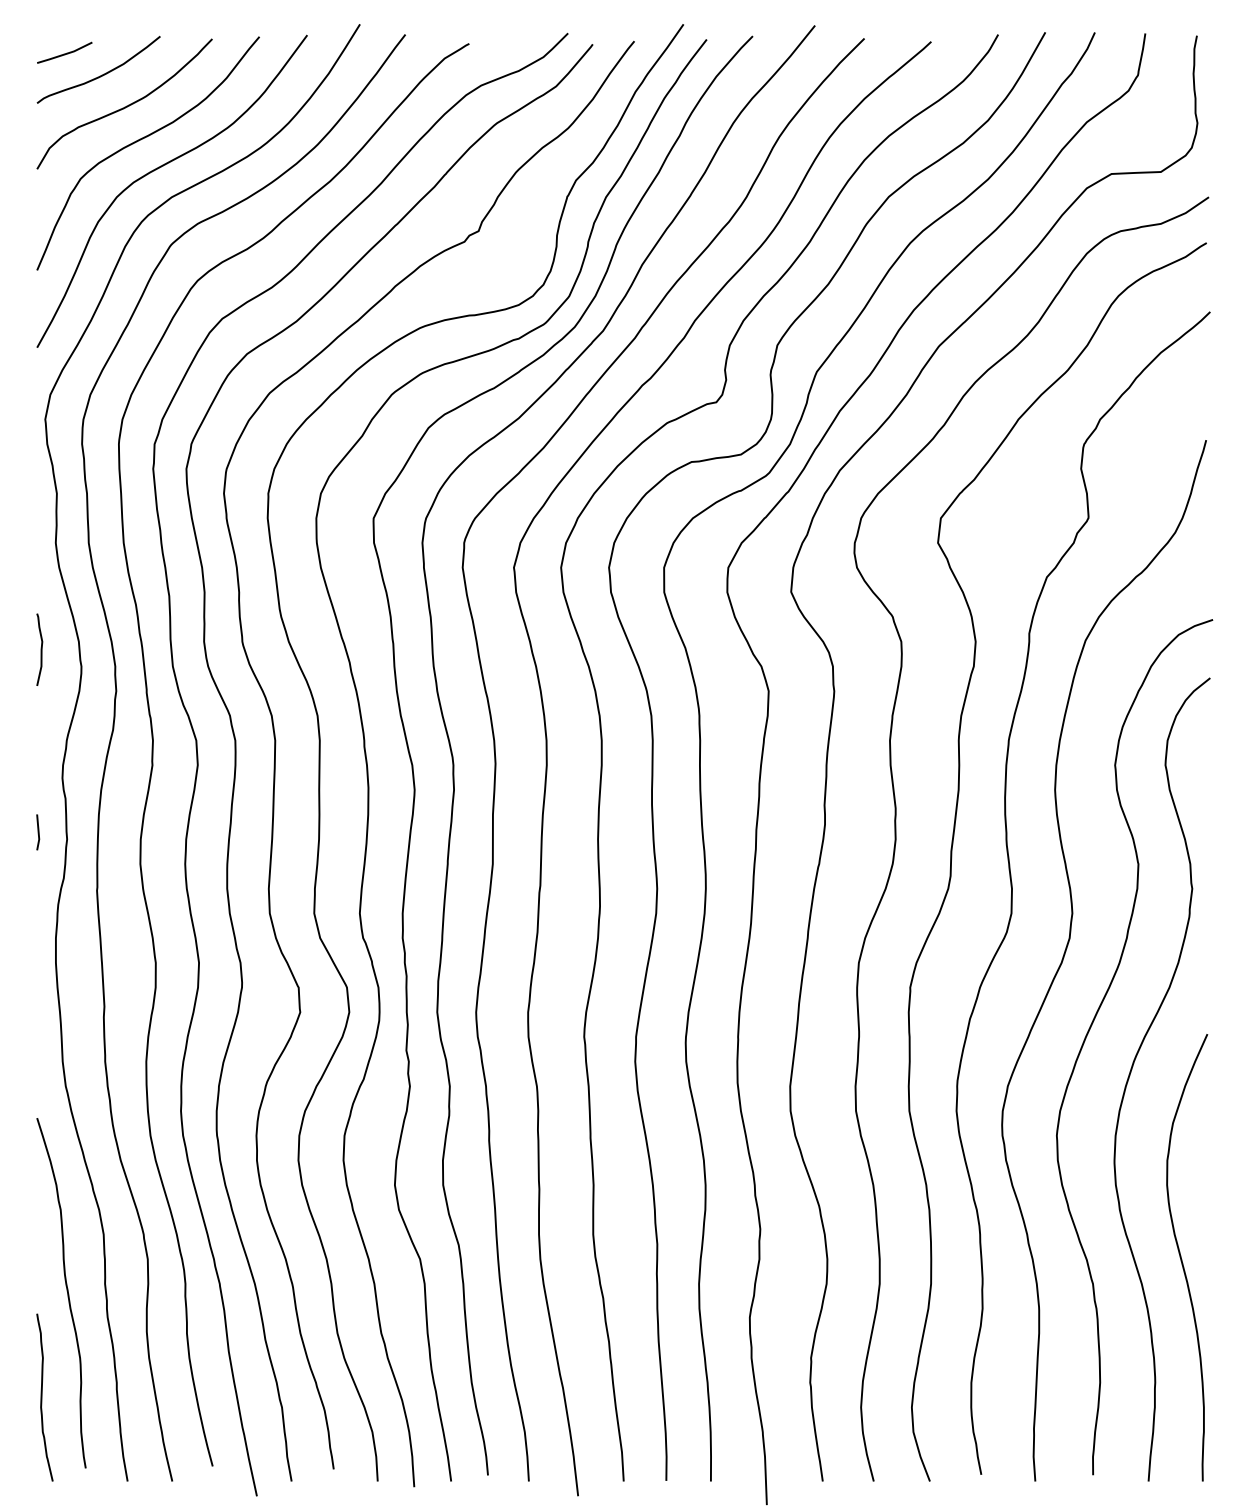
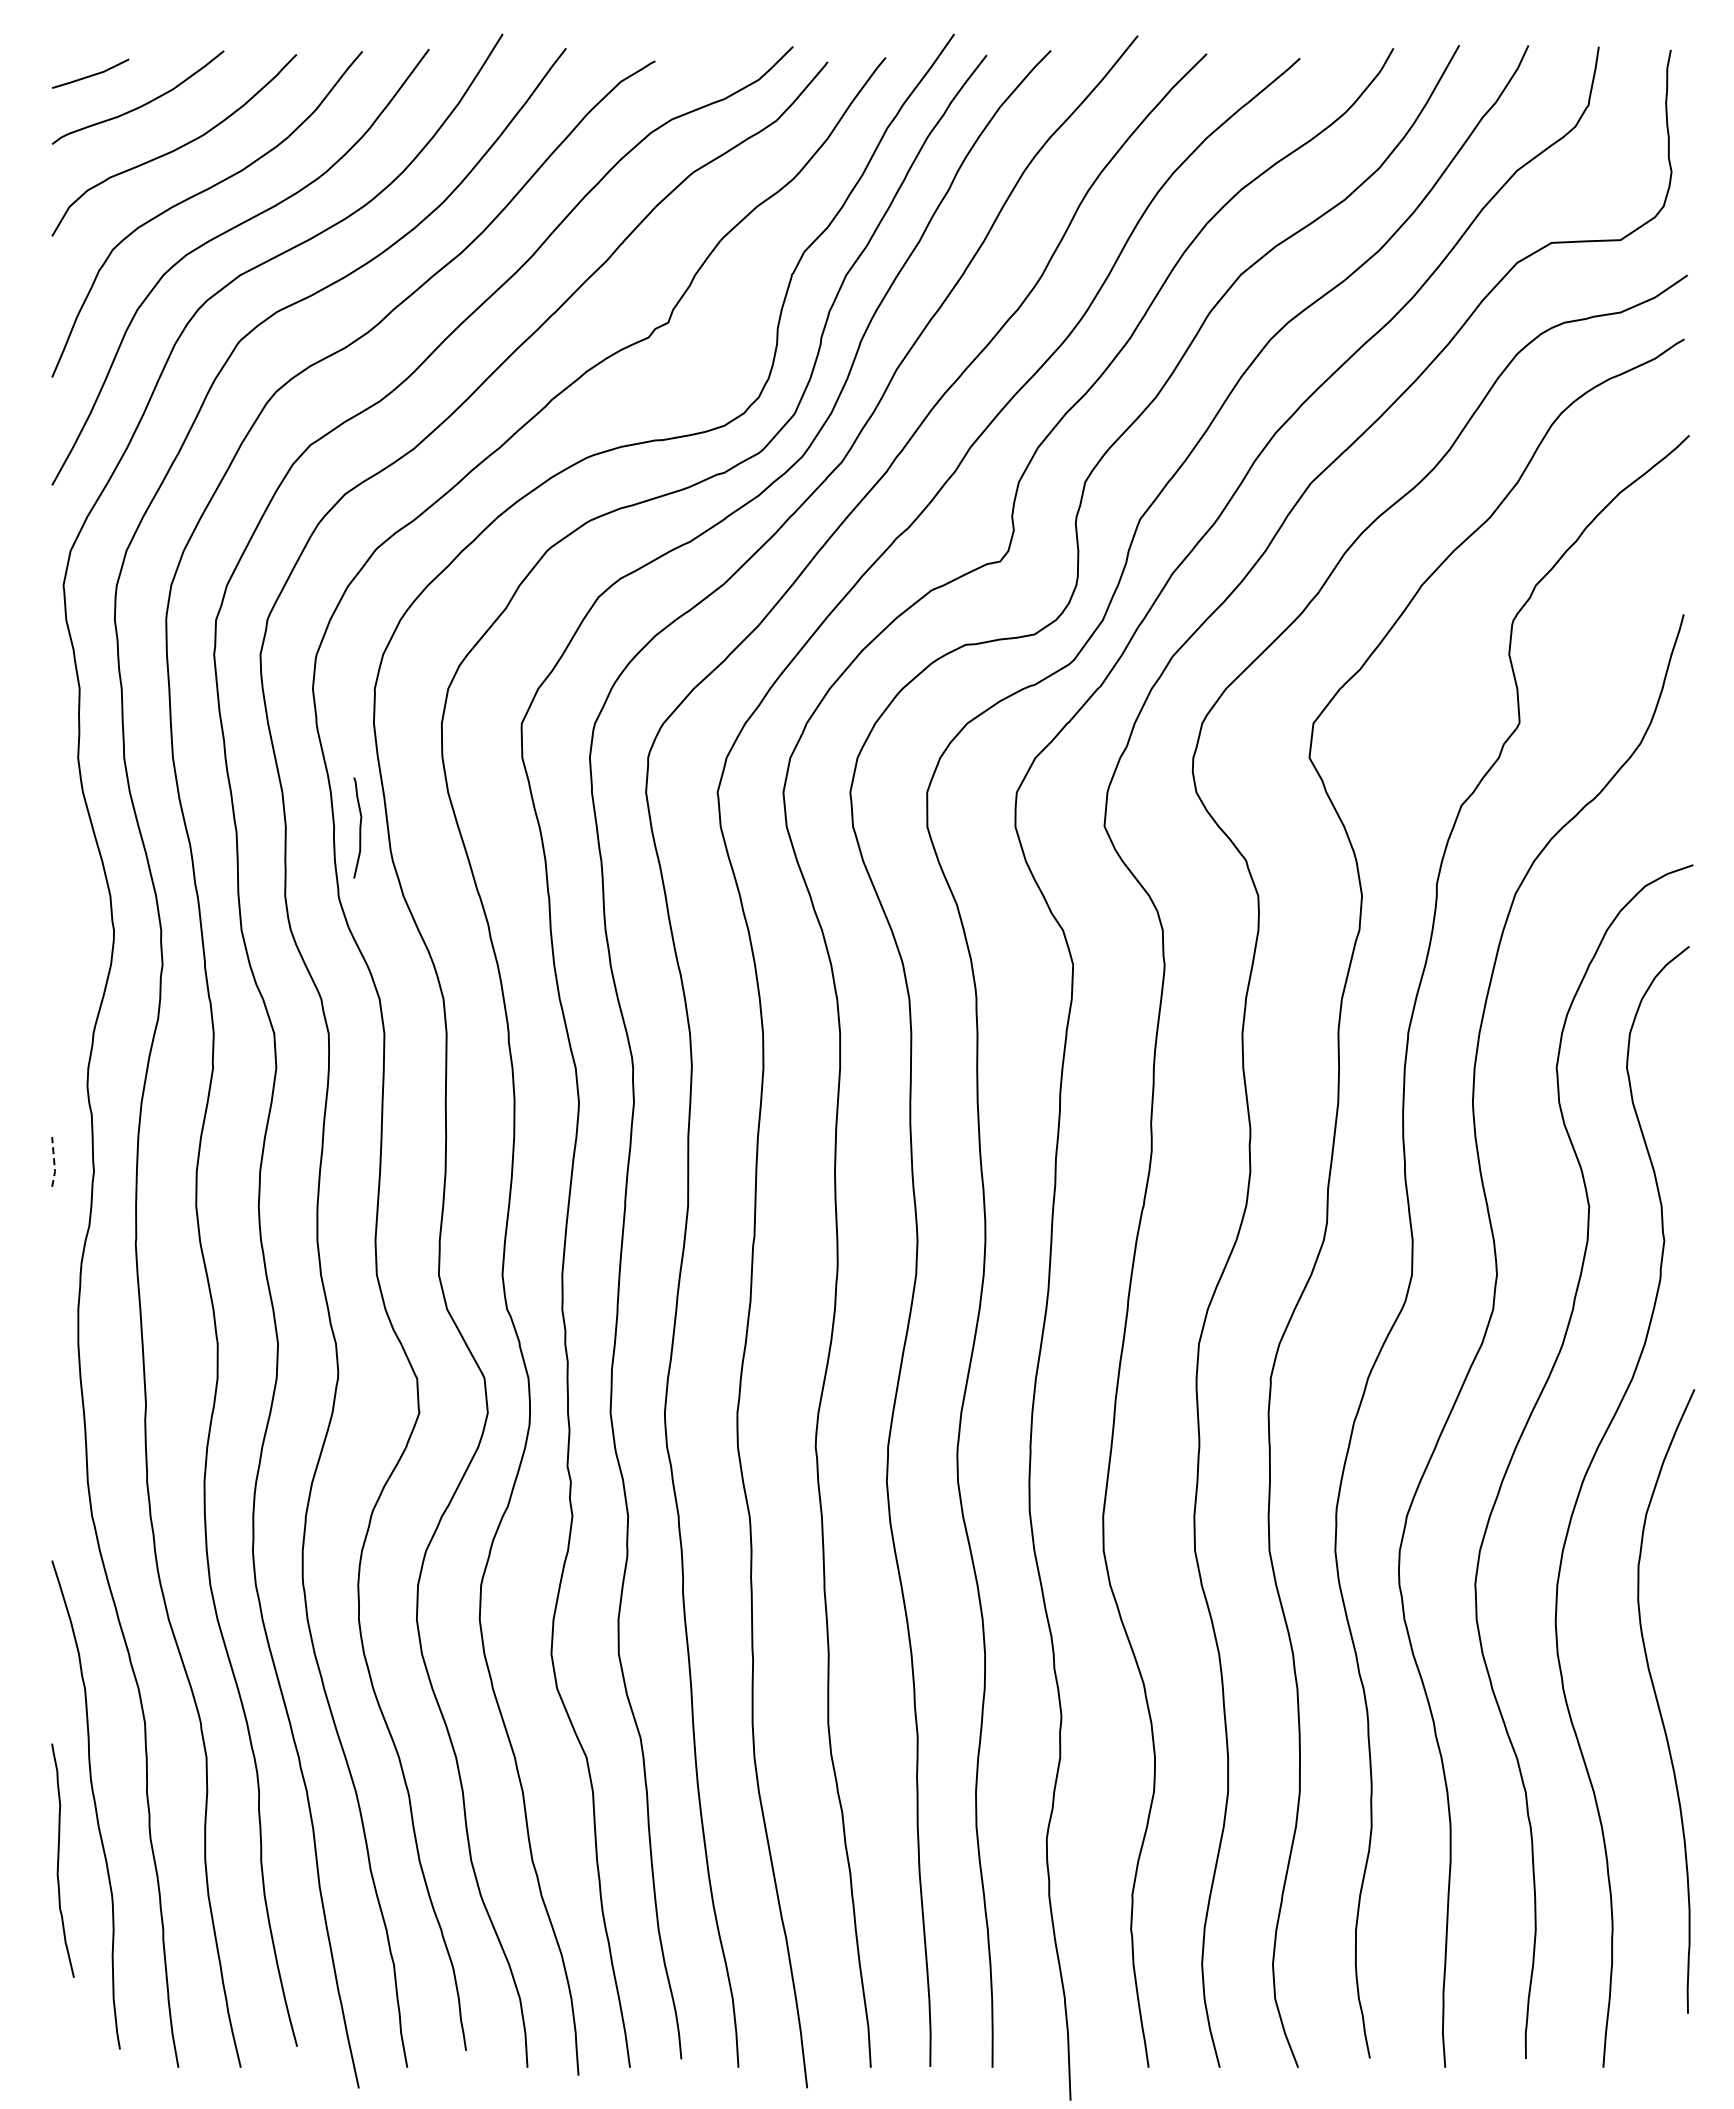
curve: (40, 649) -> (359, 827), moved
line: (38, 832) -> (54, 1161), solid -> dashed
curve: (1181, 1257) -> (1658, 1701), moved
curve: (42, 1397) -> (59, 1860), moved

